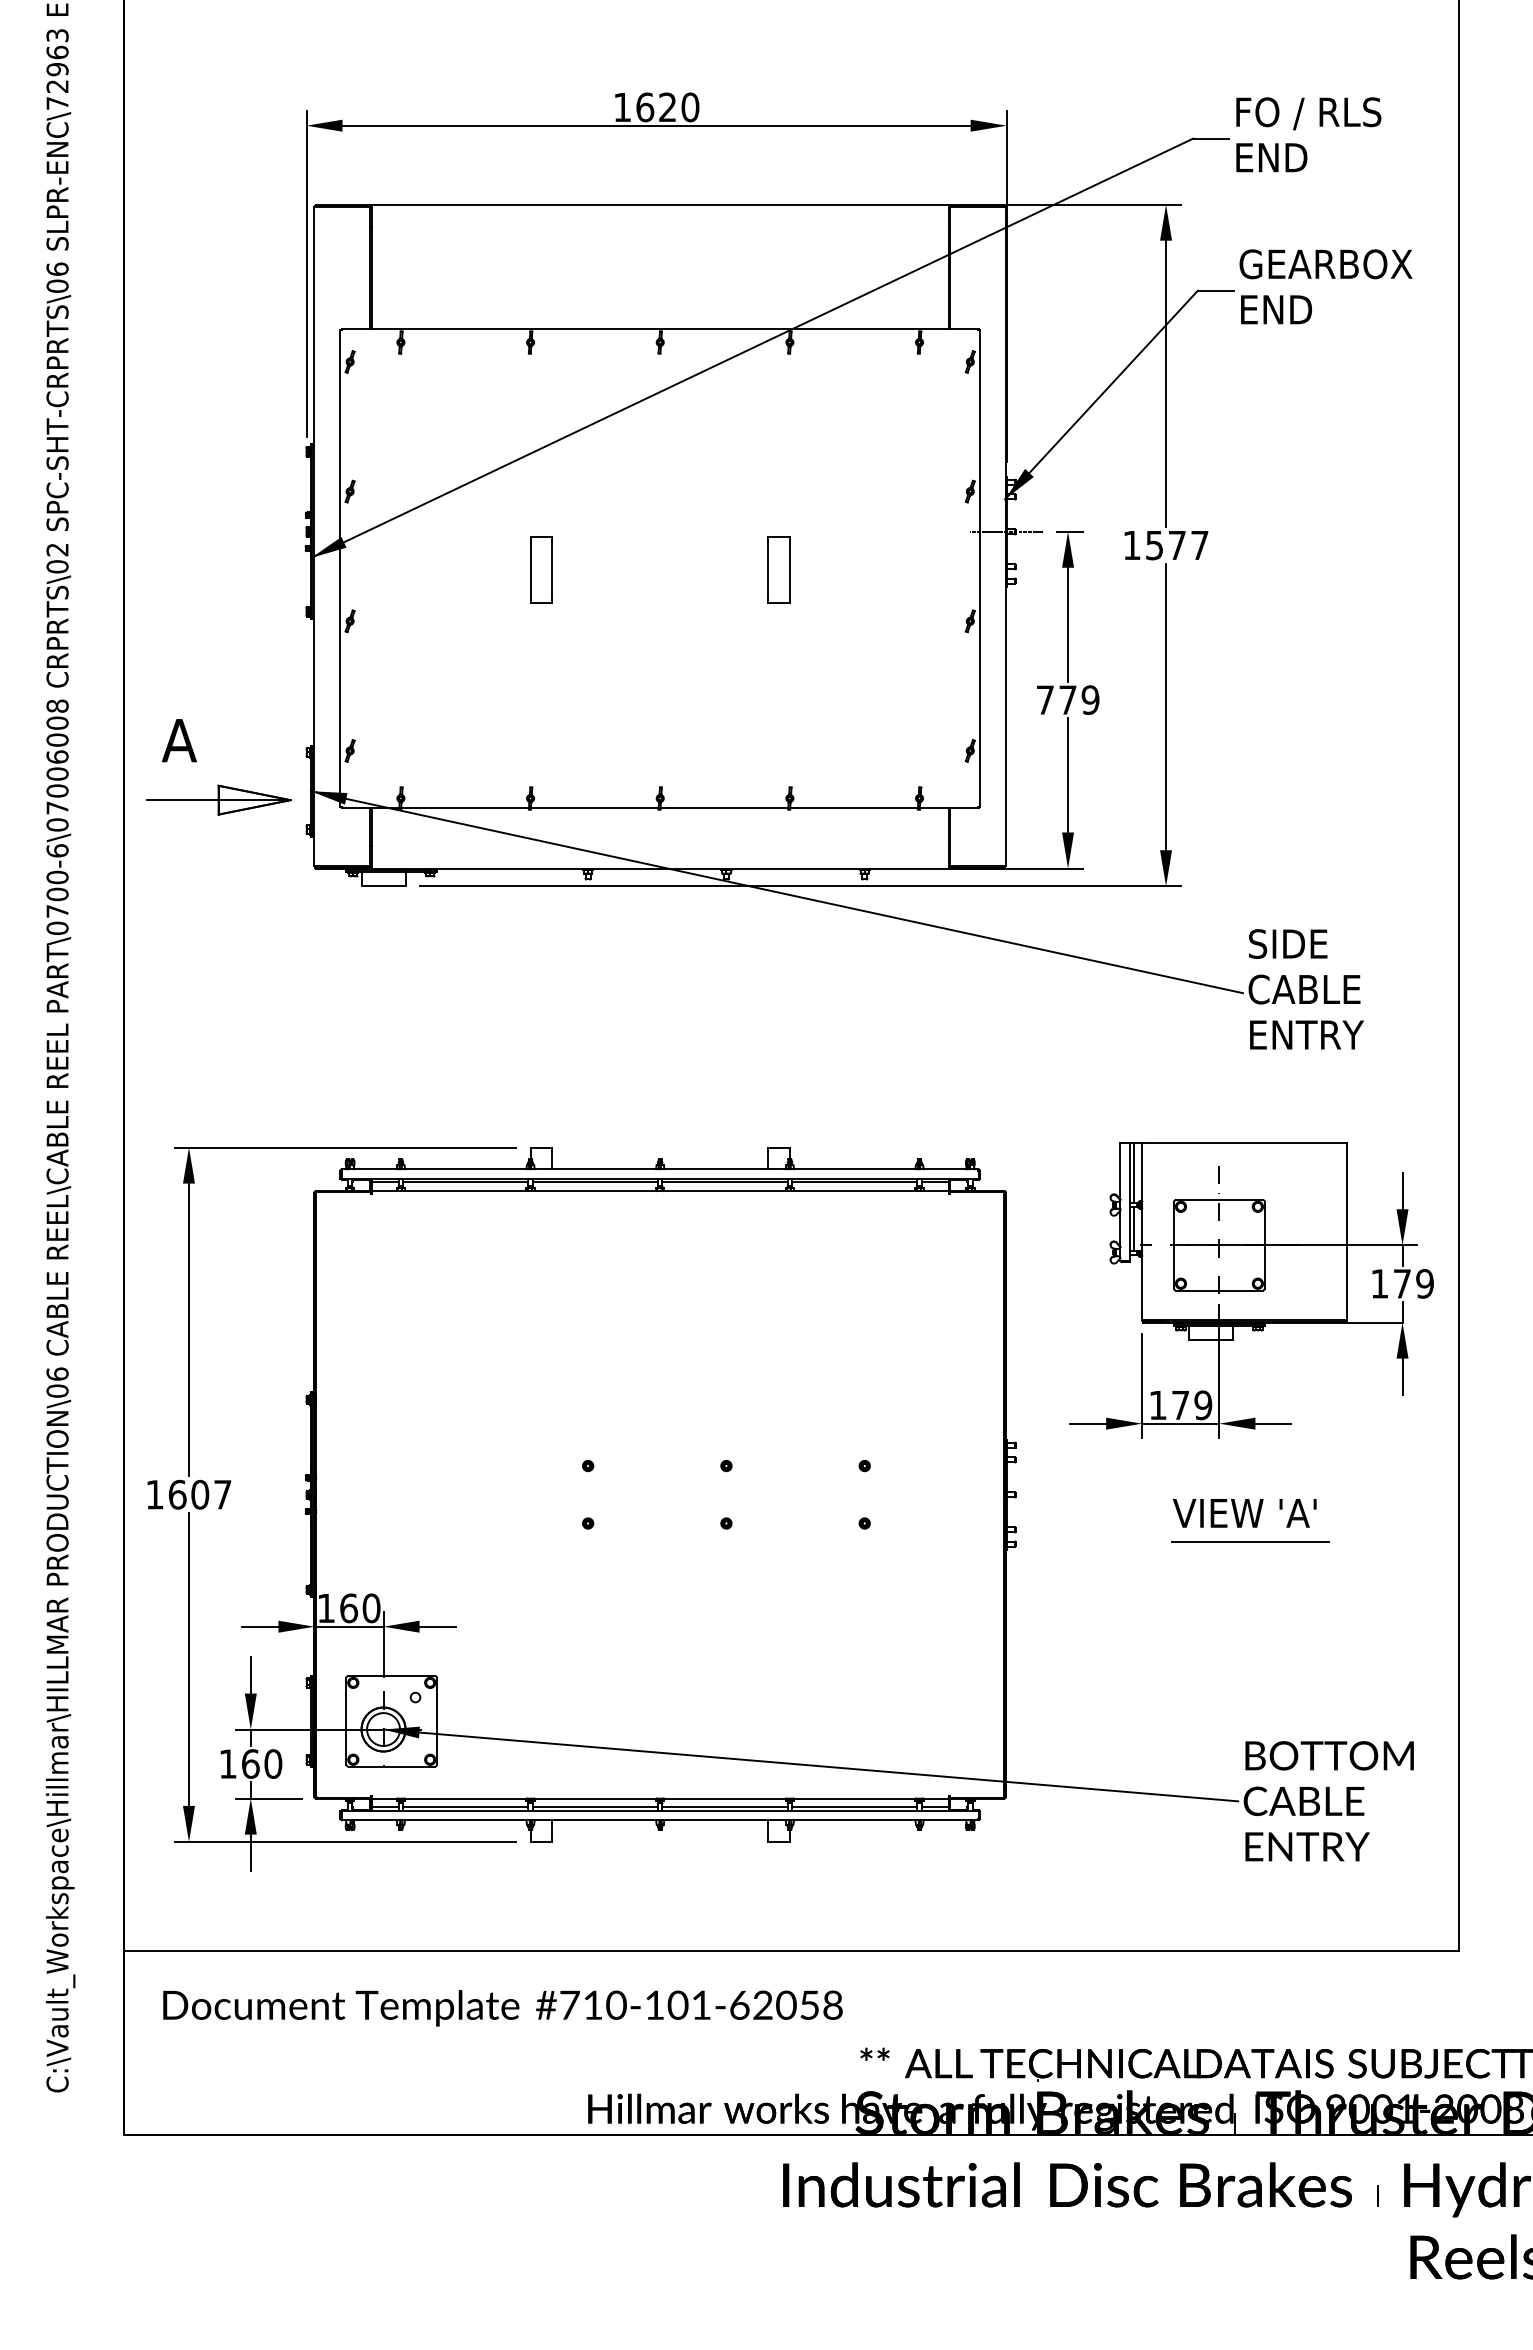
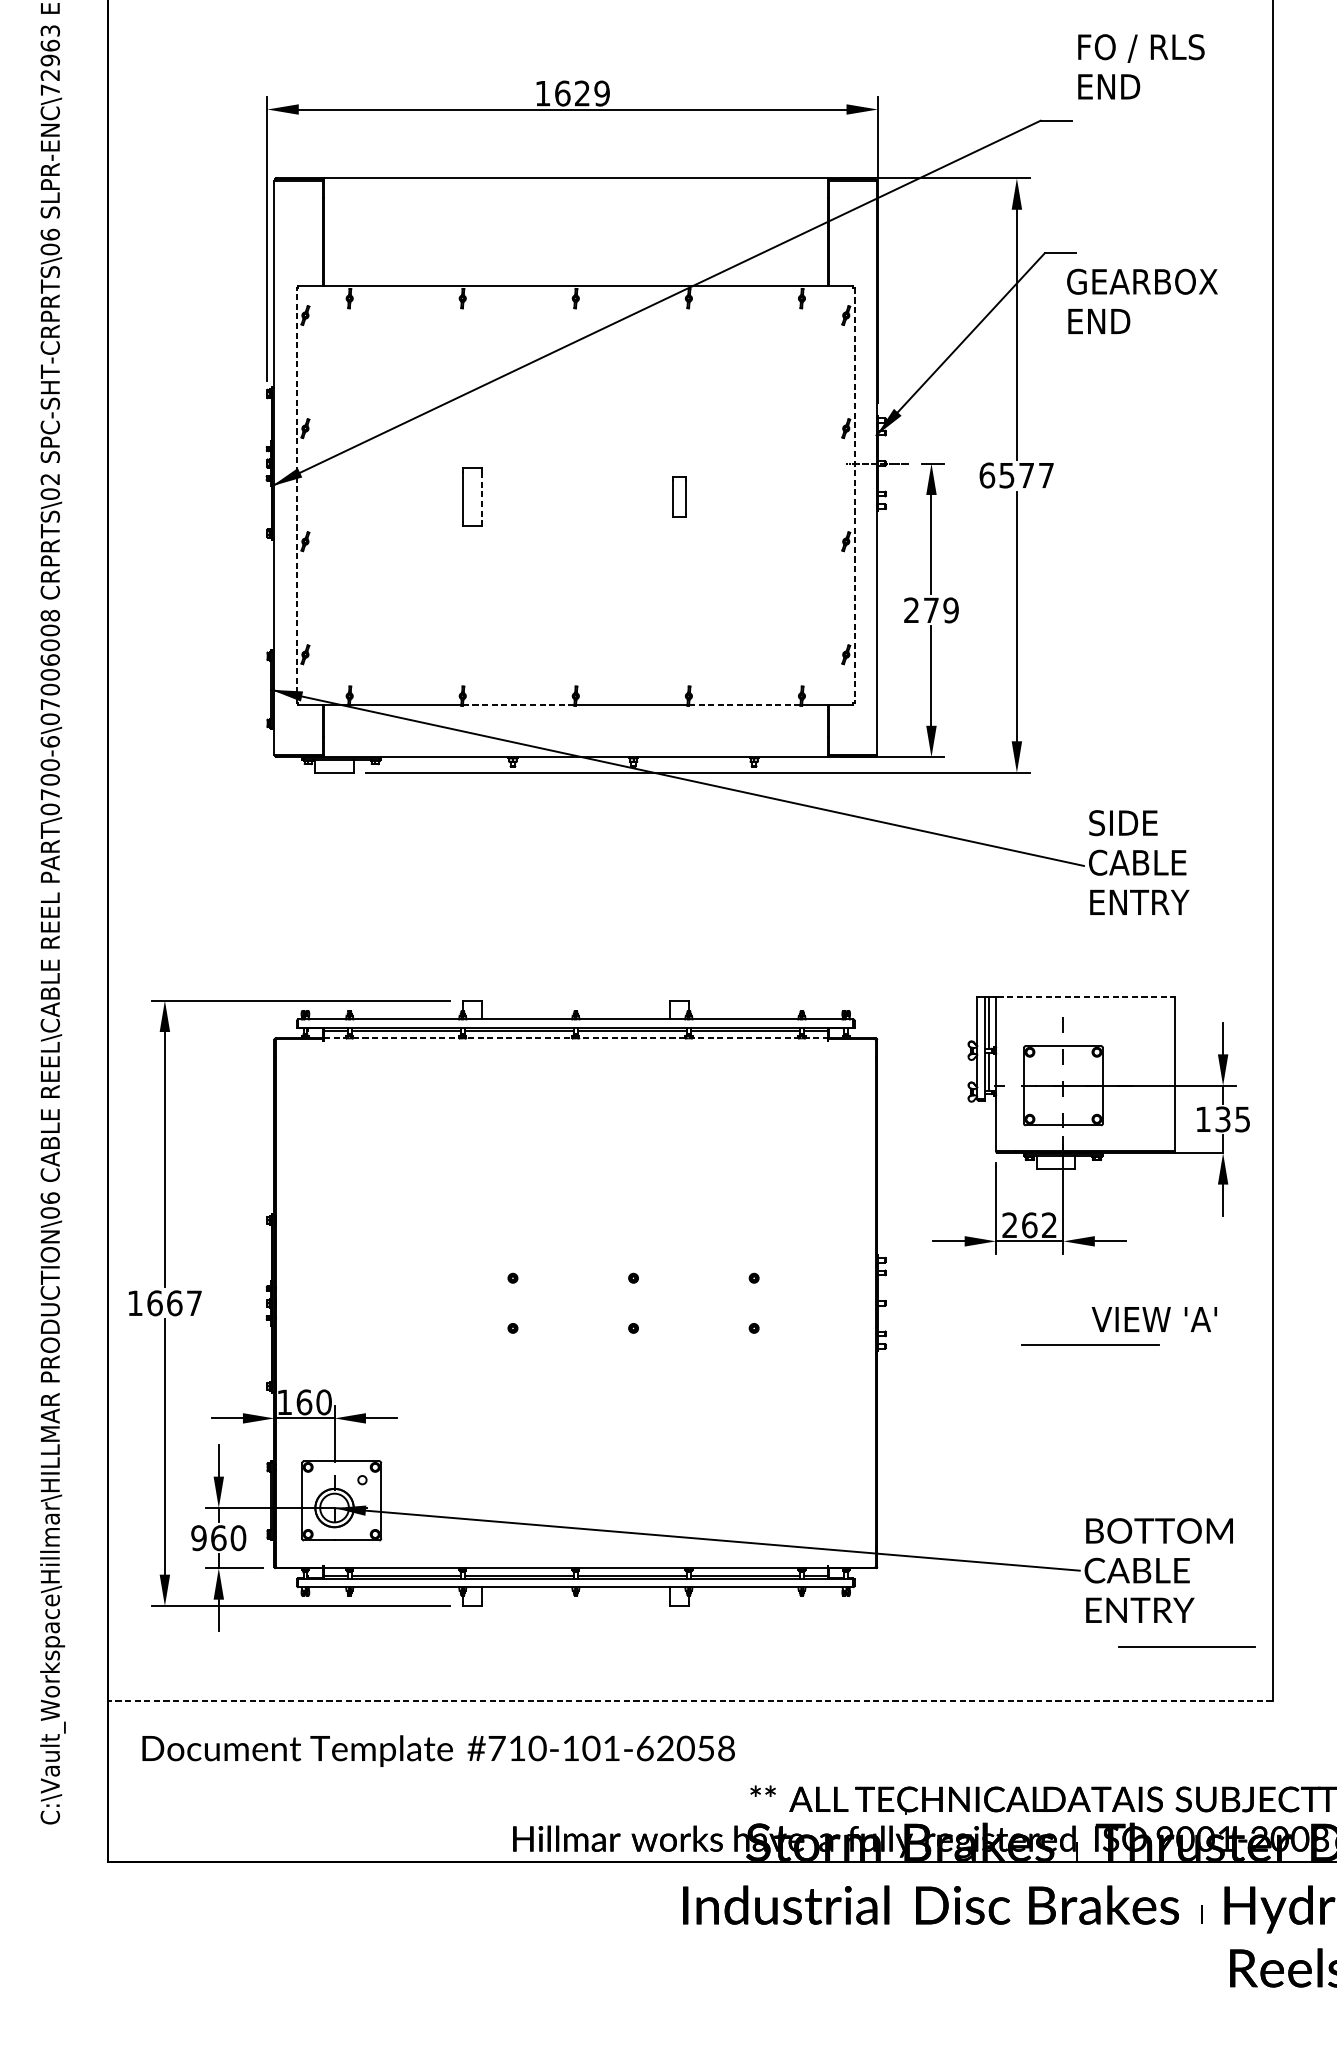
text: (690, 107) -> (602, 93), 1620 -> 1629
text: (1308, 134) -> (1141, 66), moved
text: (1325, 286) -> (1141, 301), moved
text: (1132, 545) -> (987, 475), 1577 -> 6577
line: (340, 567) -> (297, 494), solid -> dashed
line: (980, 568) -> (855, 495), solid -> dashed
part: (778, 569) -> (678, 496), size x0.7
line: (552, 570) -> (481, 497), solid -> dashed
text: (1044, 699) -> (910, 609), 779 -> 279
part: (218, 784) -> (190, 683), removed
line: (594, 808) -> (518, 704), solid -> dashed
line: (854, 808) -> (745, 704), solid -> dashed
line: (1245, 1143) -> (1086, 997), solid -> dashed
line: (660, 1190) -> (576, 1038), solid -> dashed
text: (1413, 1283) -> (1232, 1119), 179 -> 135
text: (1180, 1405) -> (1029, 1225), 179 -> 262
text: (200, 1494) -> (174, 1303), 1607 -> 1667
text: (1244, 1513) -> (1154, 1319), moved
text: (227, 1763) -> (198, 1537), 160 -> 960
line: (1361, 1887) -> (1187, 1645), added
line: (791, 1951) -> (690, 1701), solid -> dashed

